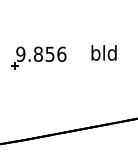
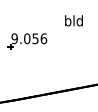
text: (103, 52) -> (73, 20), moved
text: (38, 53) -> (27, 38), 9.856 -> 9.056

